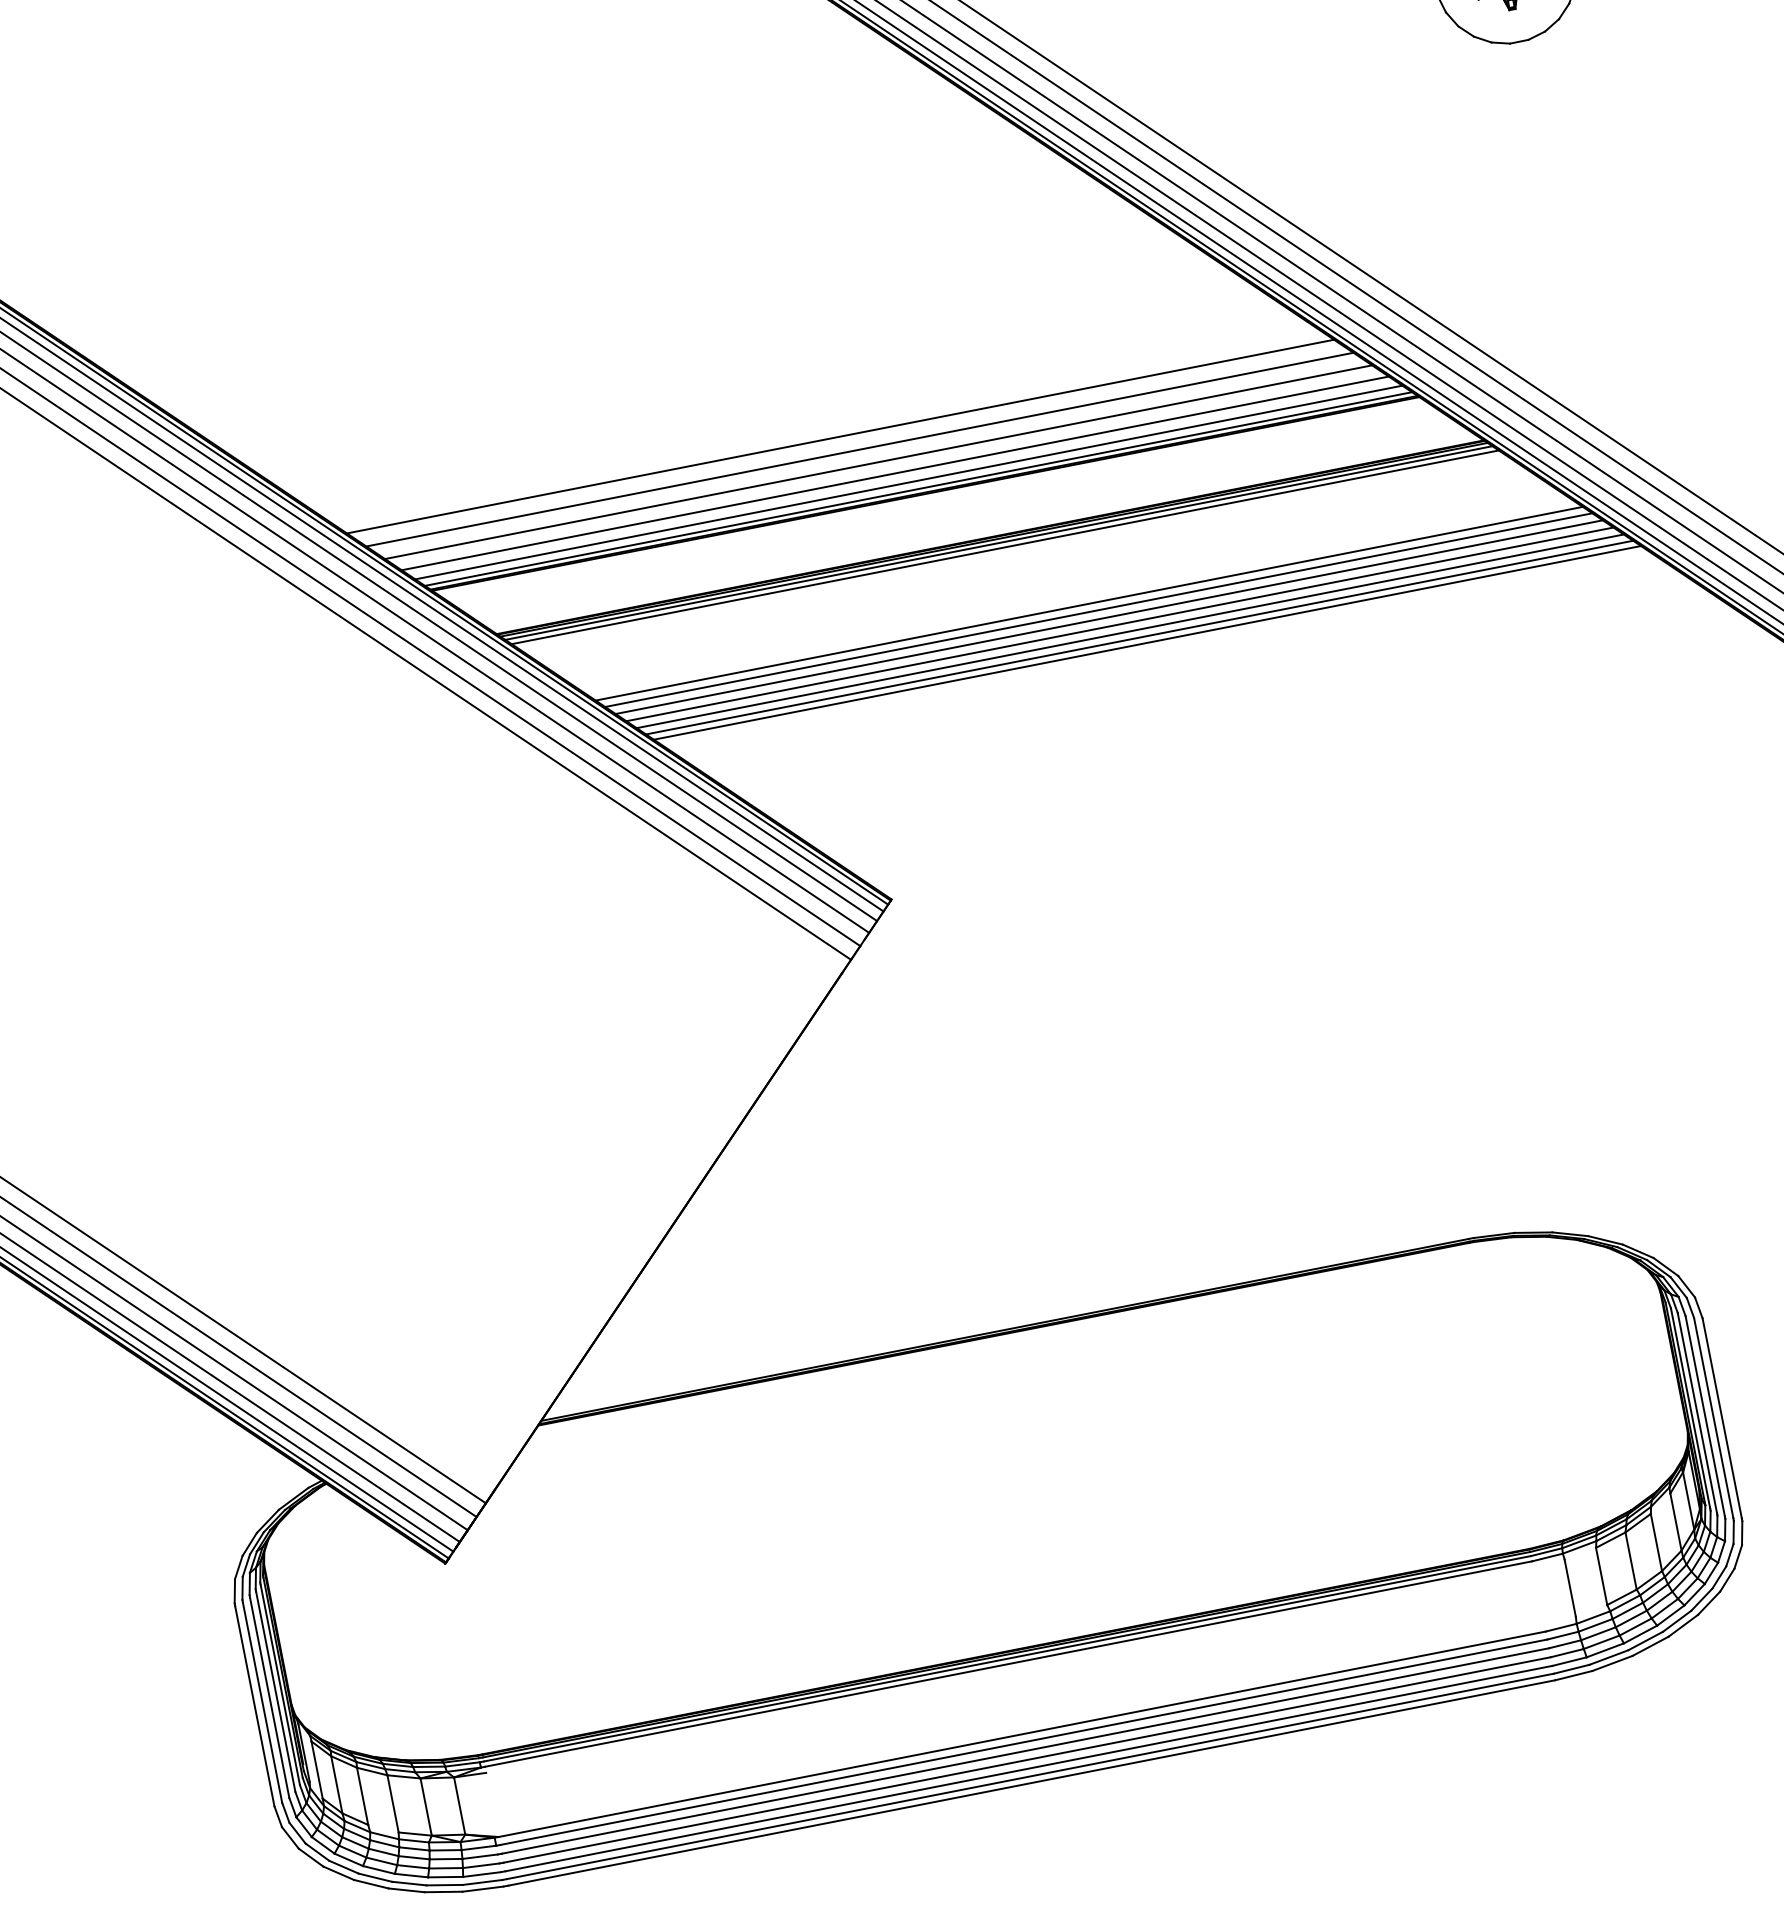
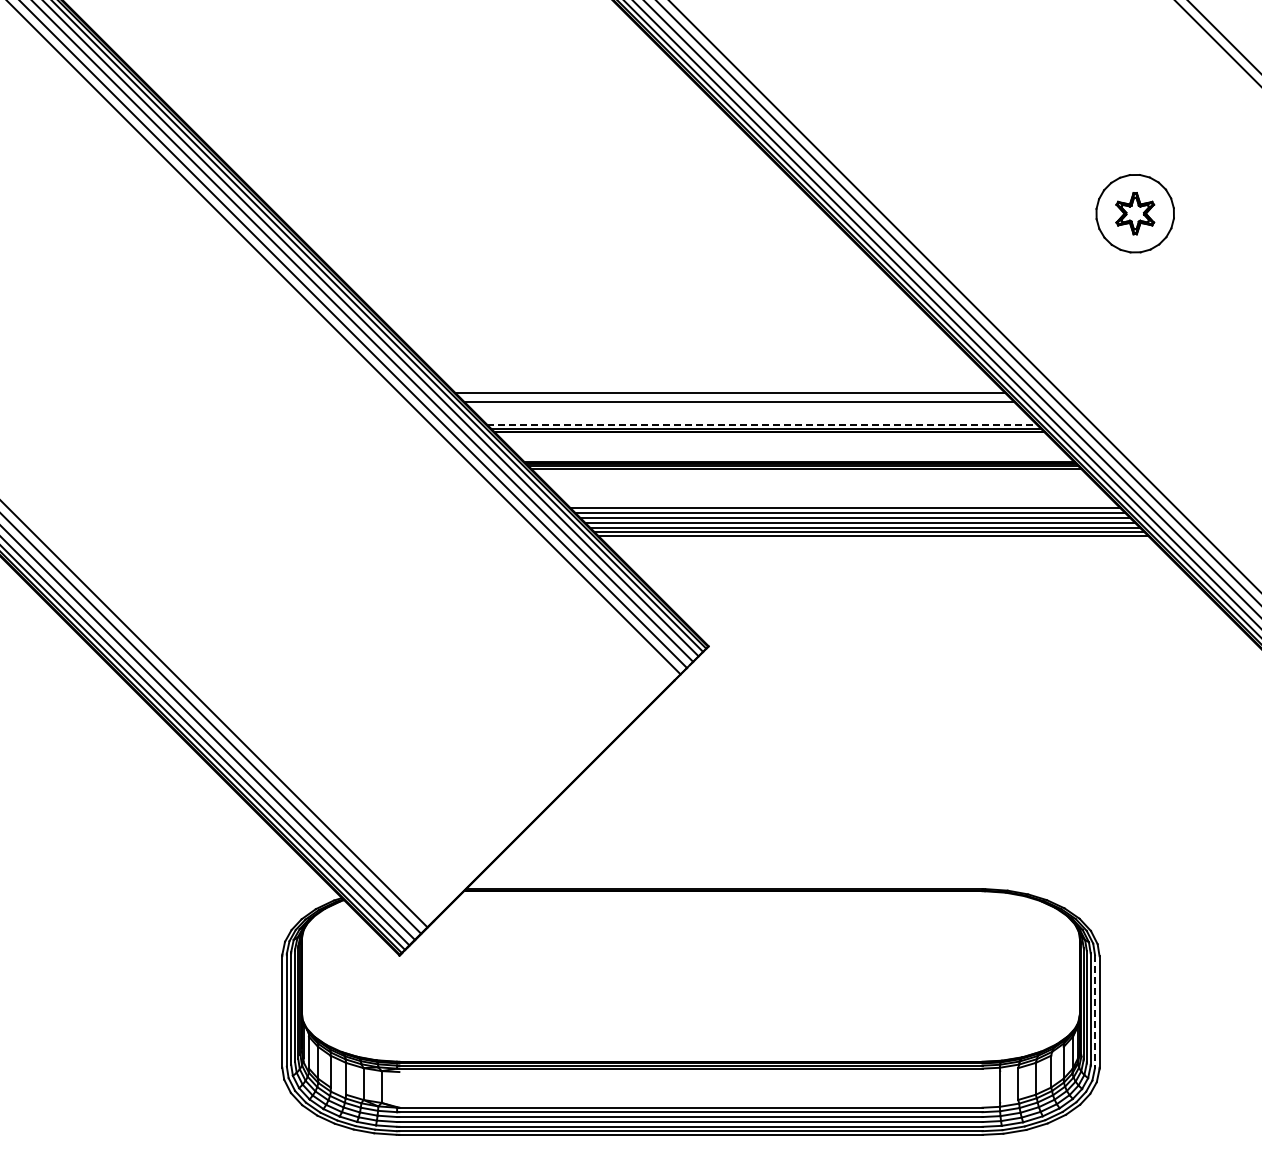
line: (878, 462) -> (747, 410), removed
line: (895, 473) -> (755, 418), removed
line: (908, 482) -> (761, 424), solid -> dashed
line: (1714, 1417) -> (1095, 1010), solid -> dashed

